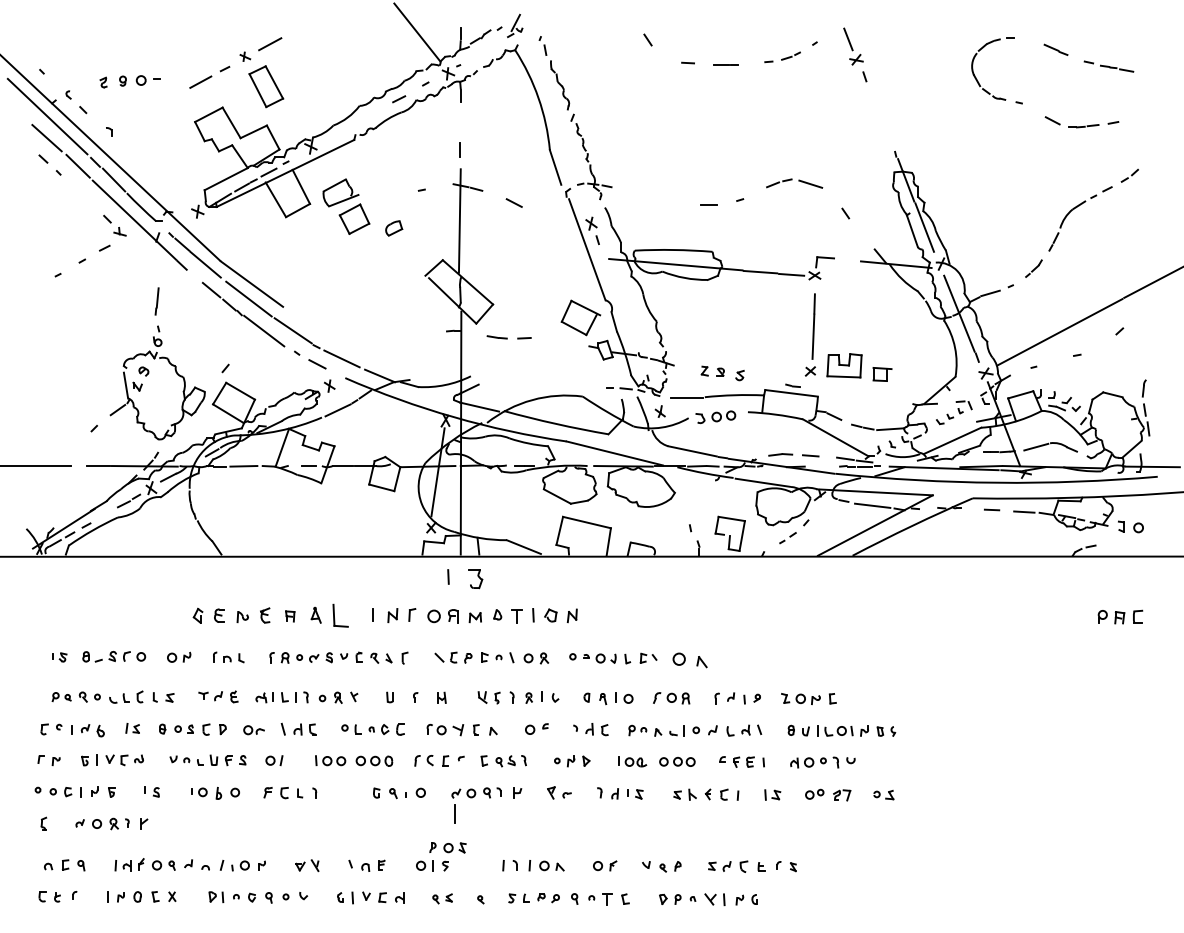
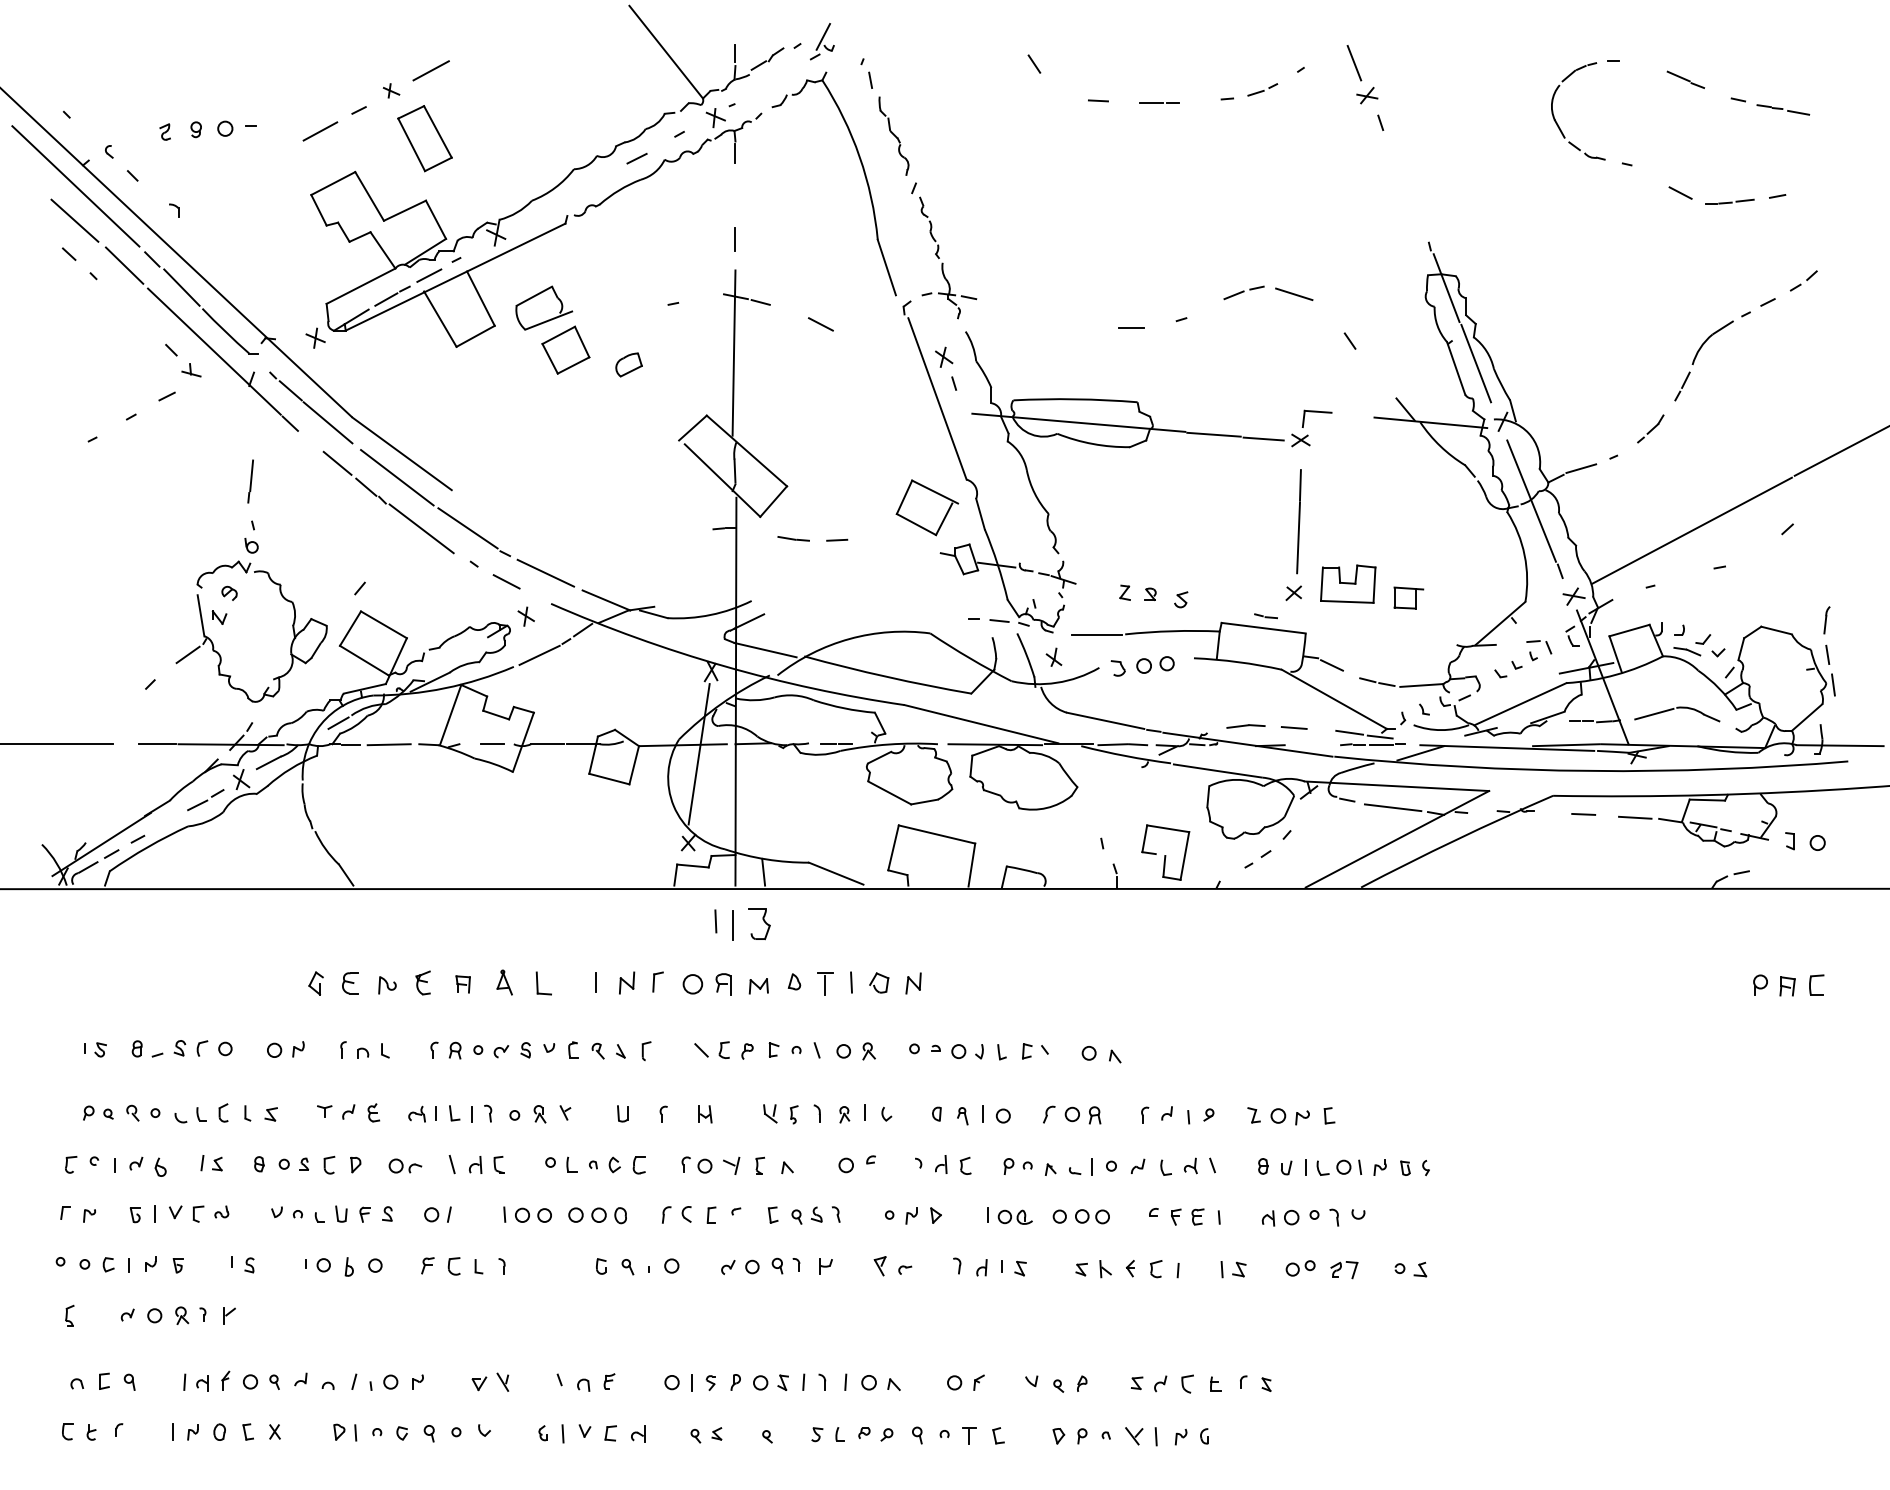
part: (340, 615) -> (543, 982), size x0.62
part: (689, 660) -> (1100, 1054), size x0.71
line: (454, 813) -> (731, 925), moved
part: (447, 847) -> (758, 1382), moved

